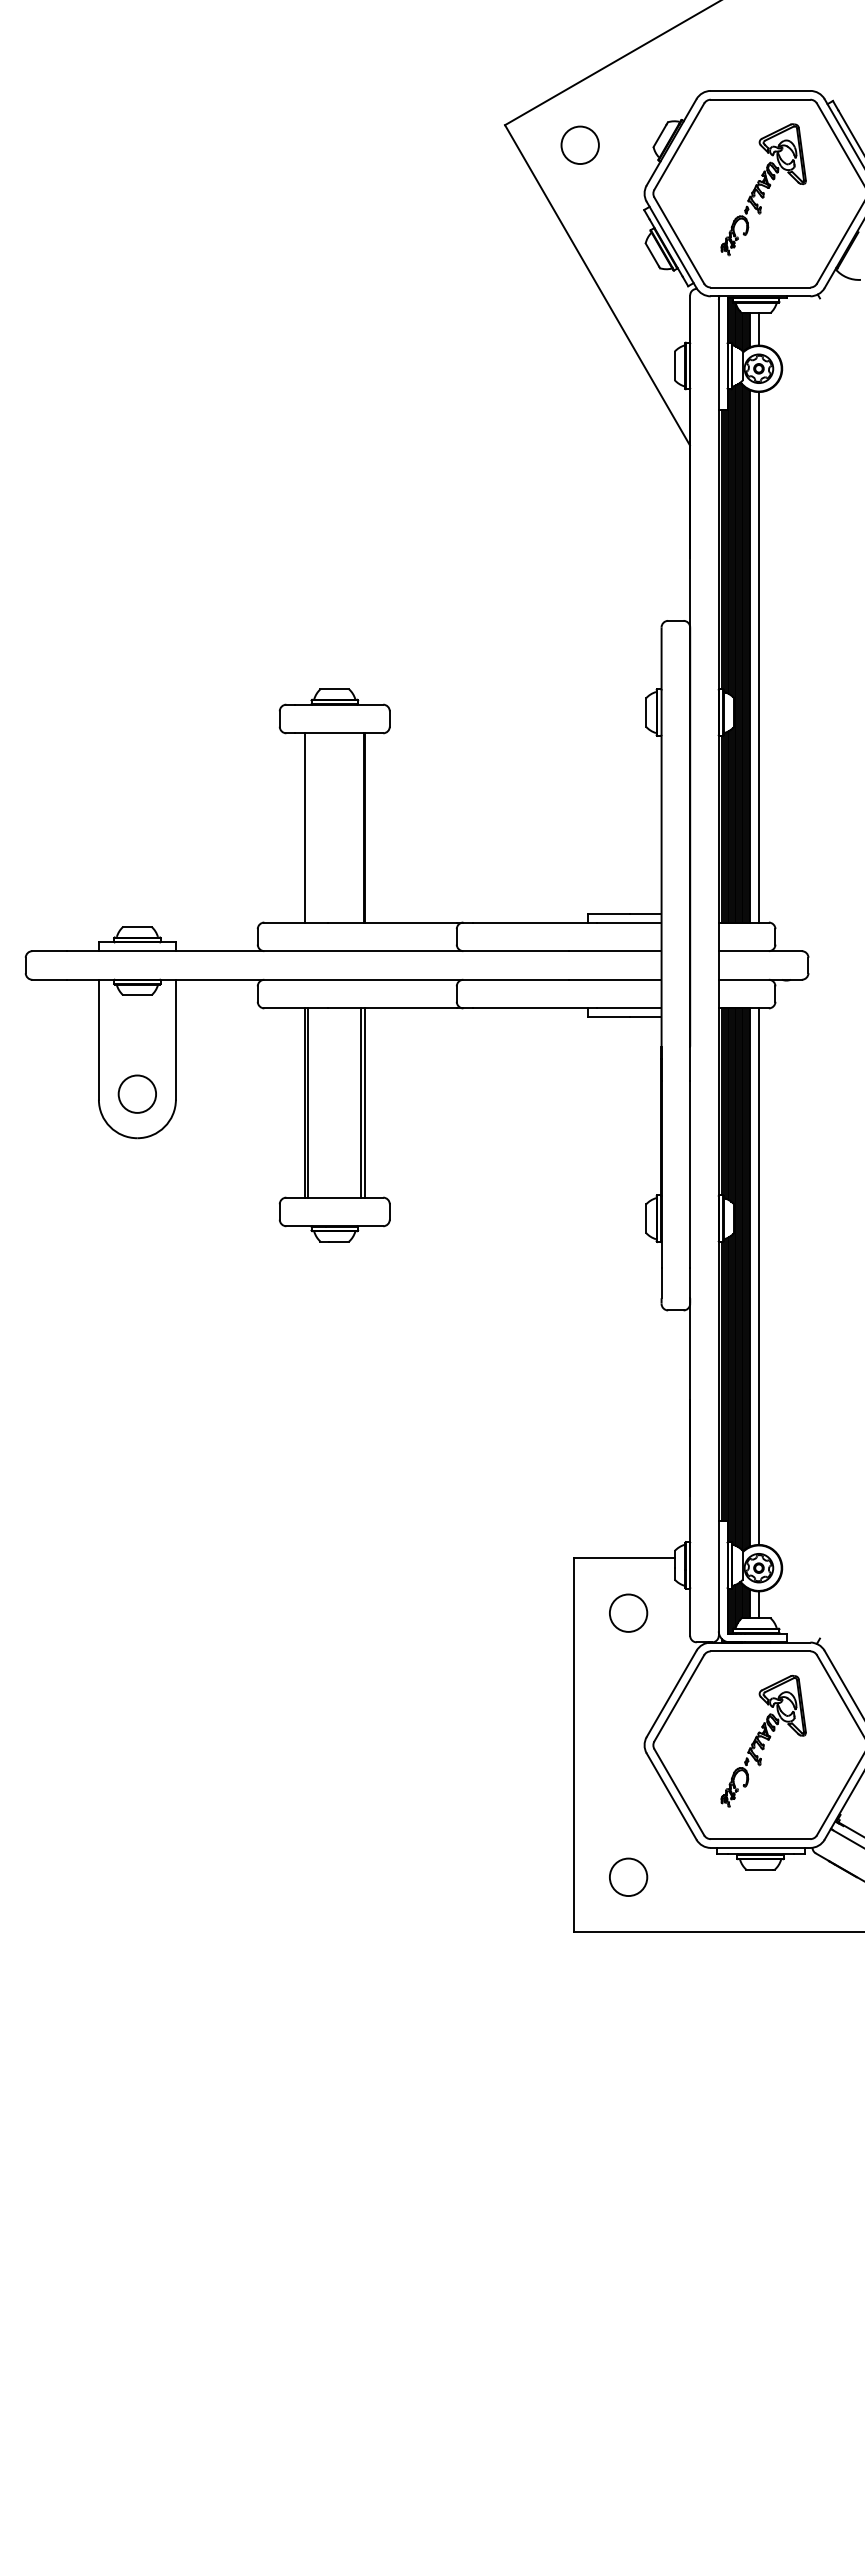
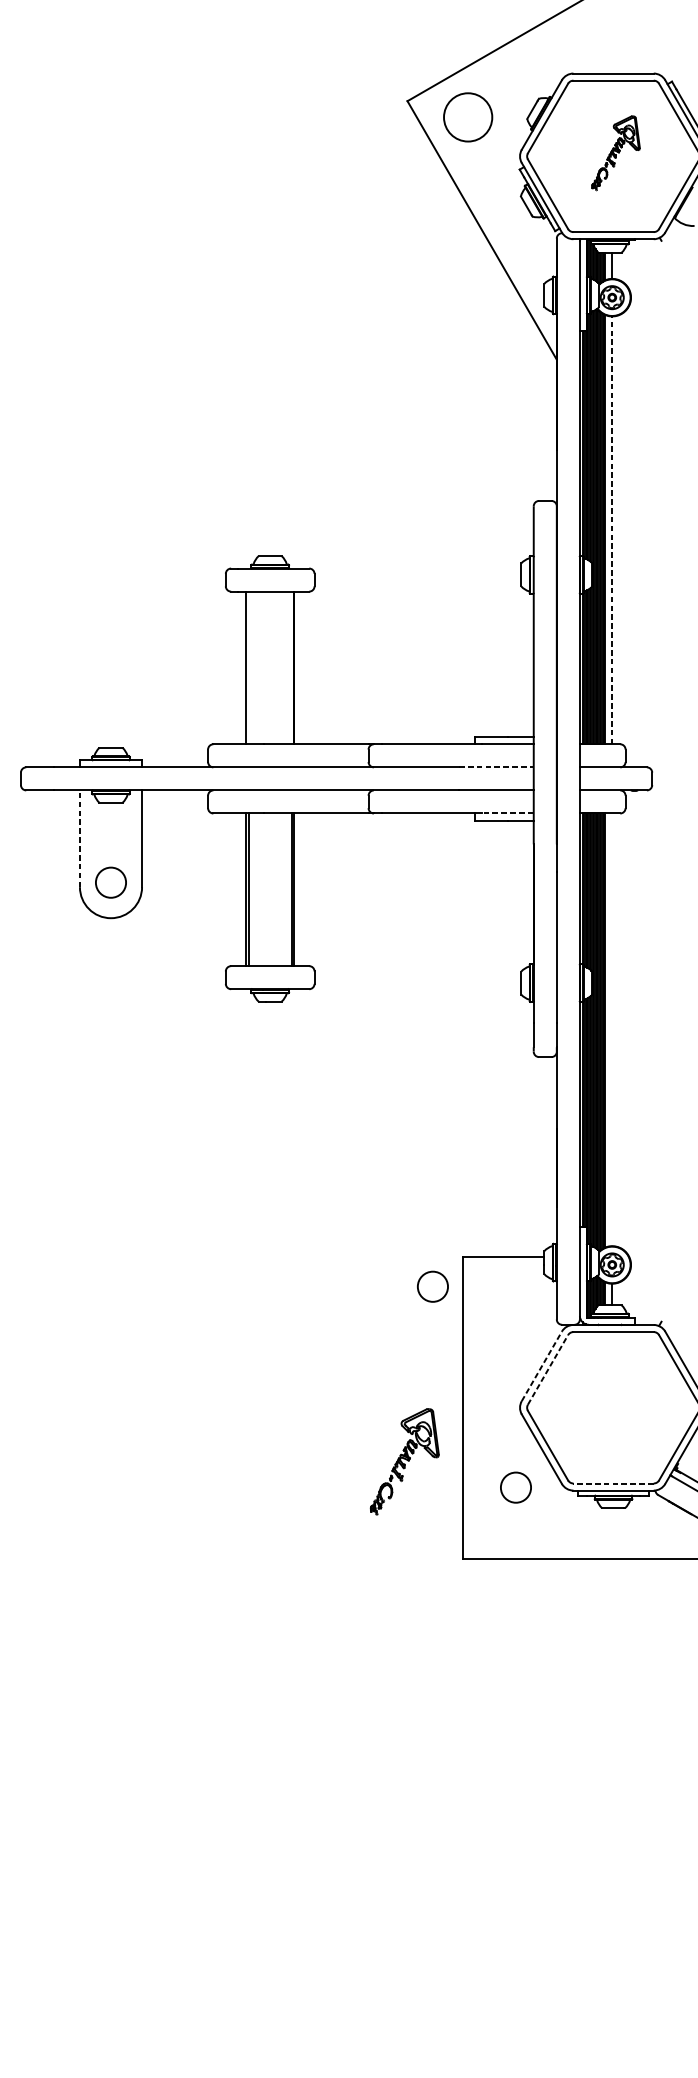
circle: (579, 145) -> (467, 117), size x1.6
part: (763, 189) -> (615, 153), size x0.7
line: (758, 656) -> (611, 529), solid -> dashed
line: (615, 951) -> (496, 767), solid -> dashed
line: (629, 1008) -> (507, 813), solid -> dashed
line: (98, 1039) -> (79, 838), solid -> dashed
line: (758, 1276) -> (611, 1029), removed
circle: (628, 1612) -> (432, 1286), moved
line: (671, 1693) -> (541, 1366), solid -> dashed
line: (679, 1698) -> (548, 1370), solid -> dashed
part: (763, 1741) -> (404, 1462), moved
line: (760, 1839) -> (613, 1483), solid -> dashed
circle: (628, 1876) -> (515, 1487), moved

